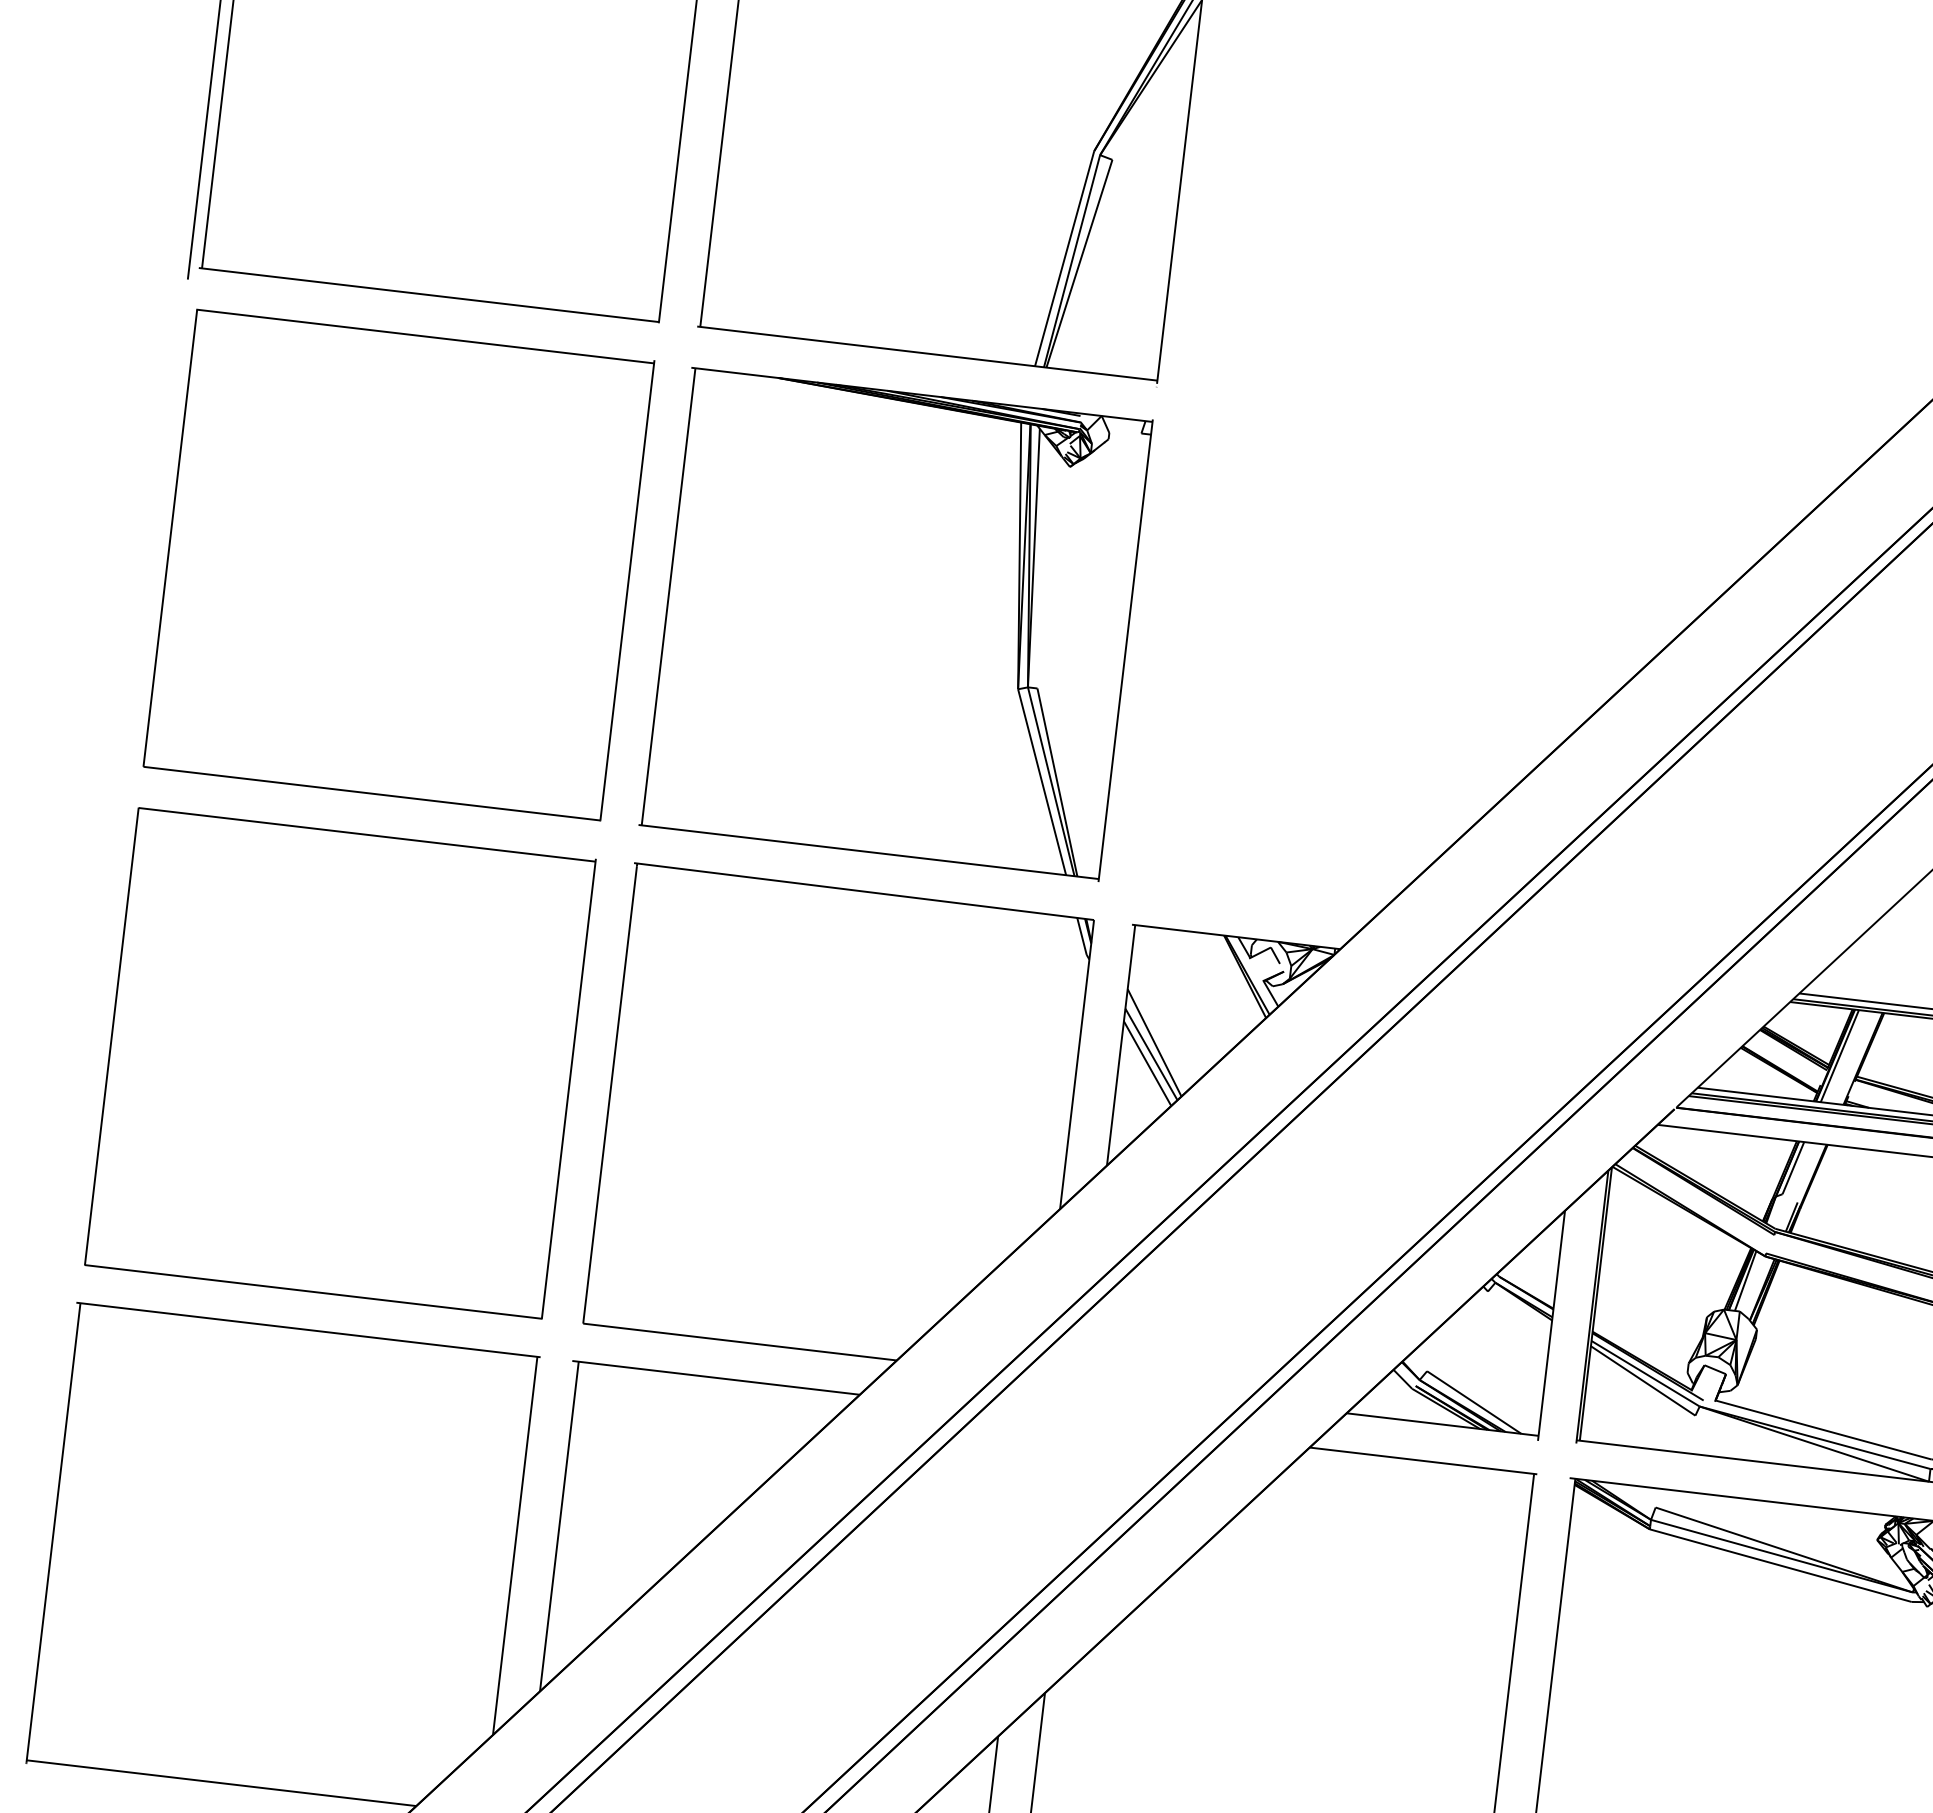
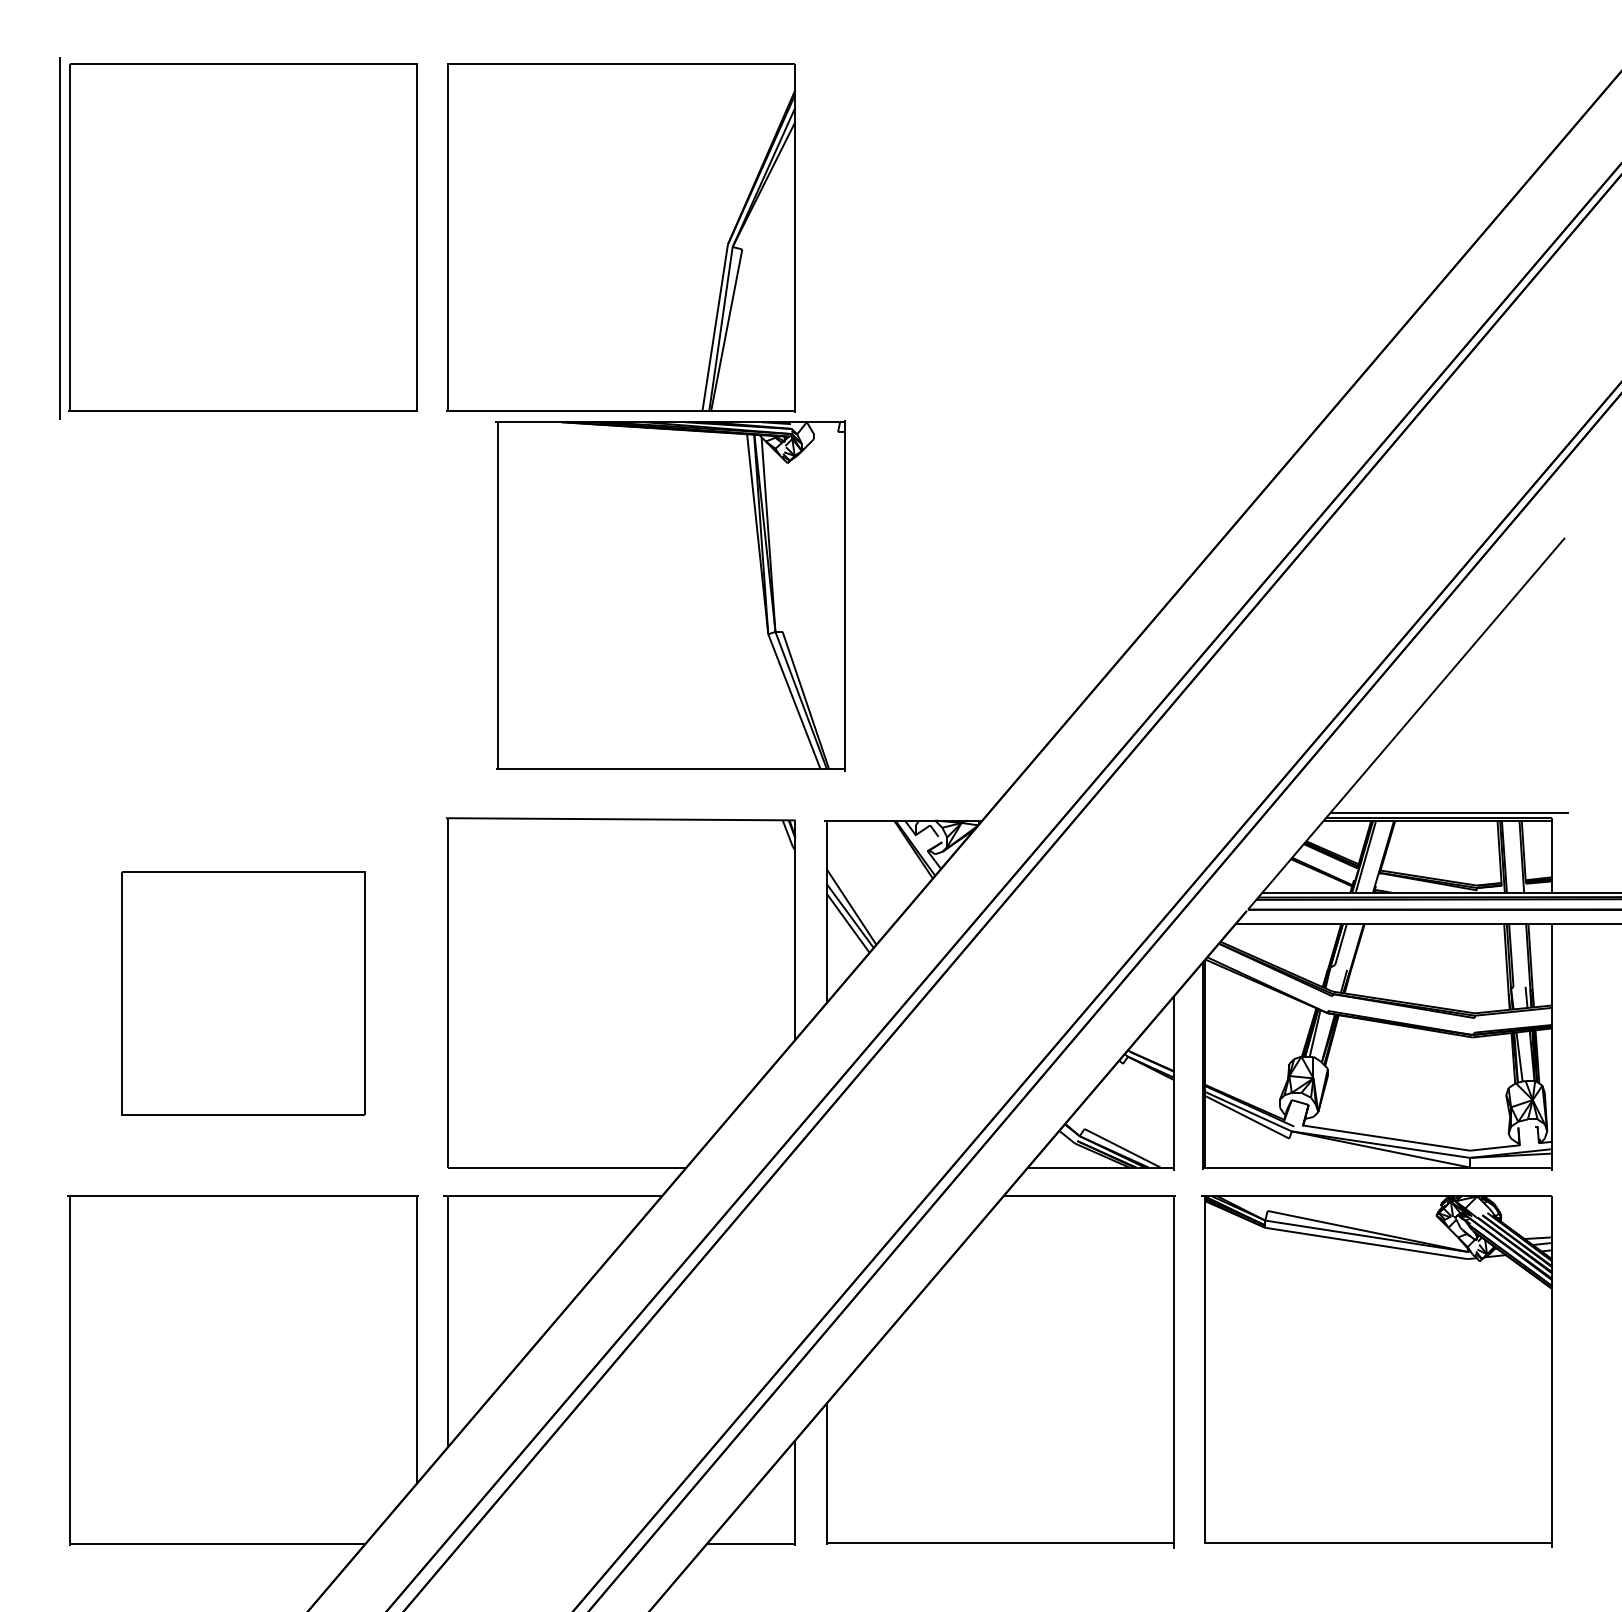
part: (398, 563) -> (243, 614), removed
part: (895, 623) -> (670, 595), moved
part: (340, 1062) -> (243, 993), size x0.7

